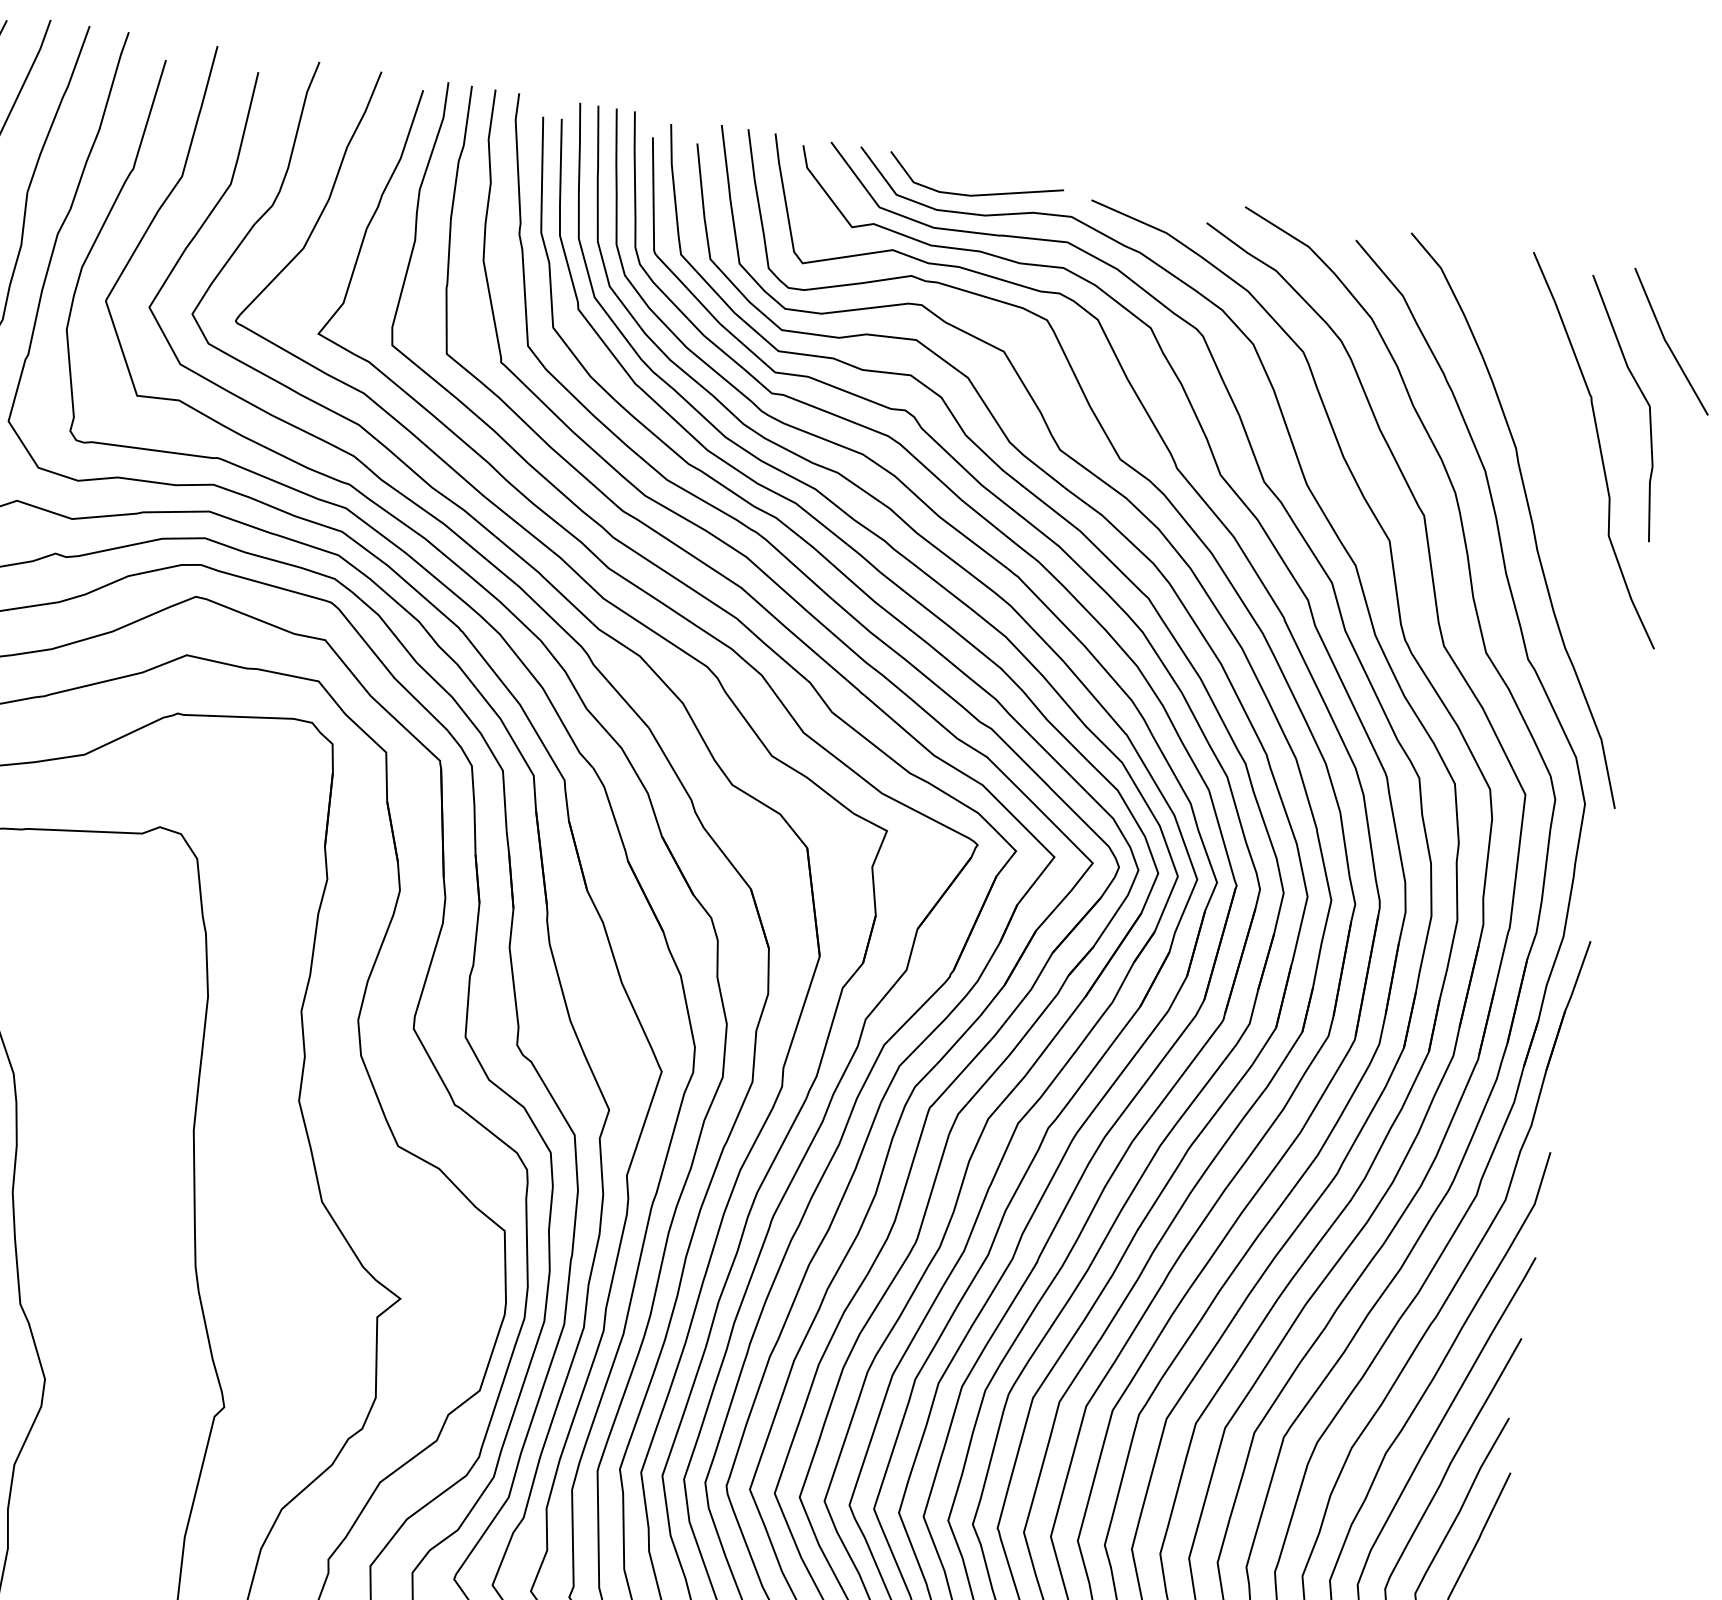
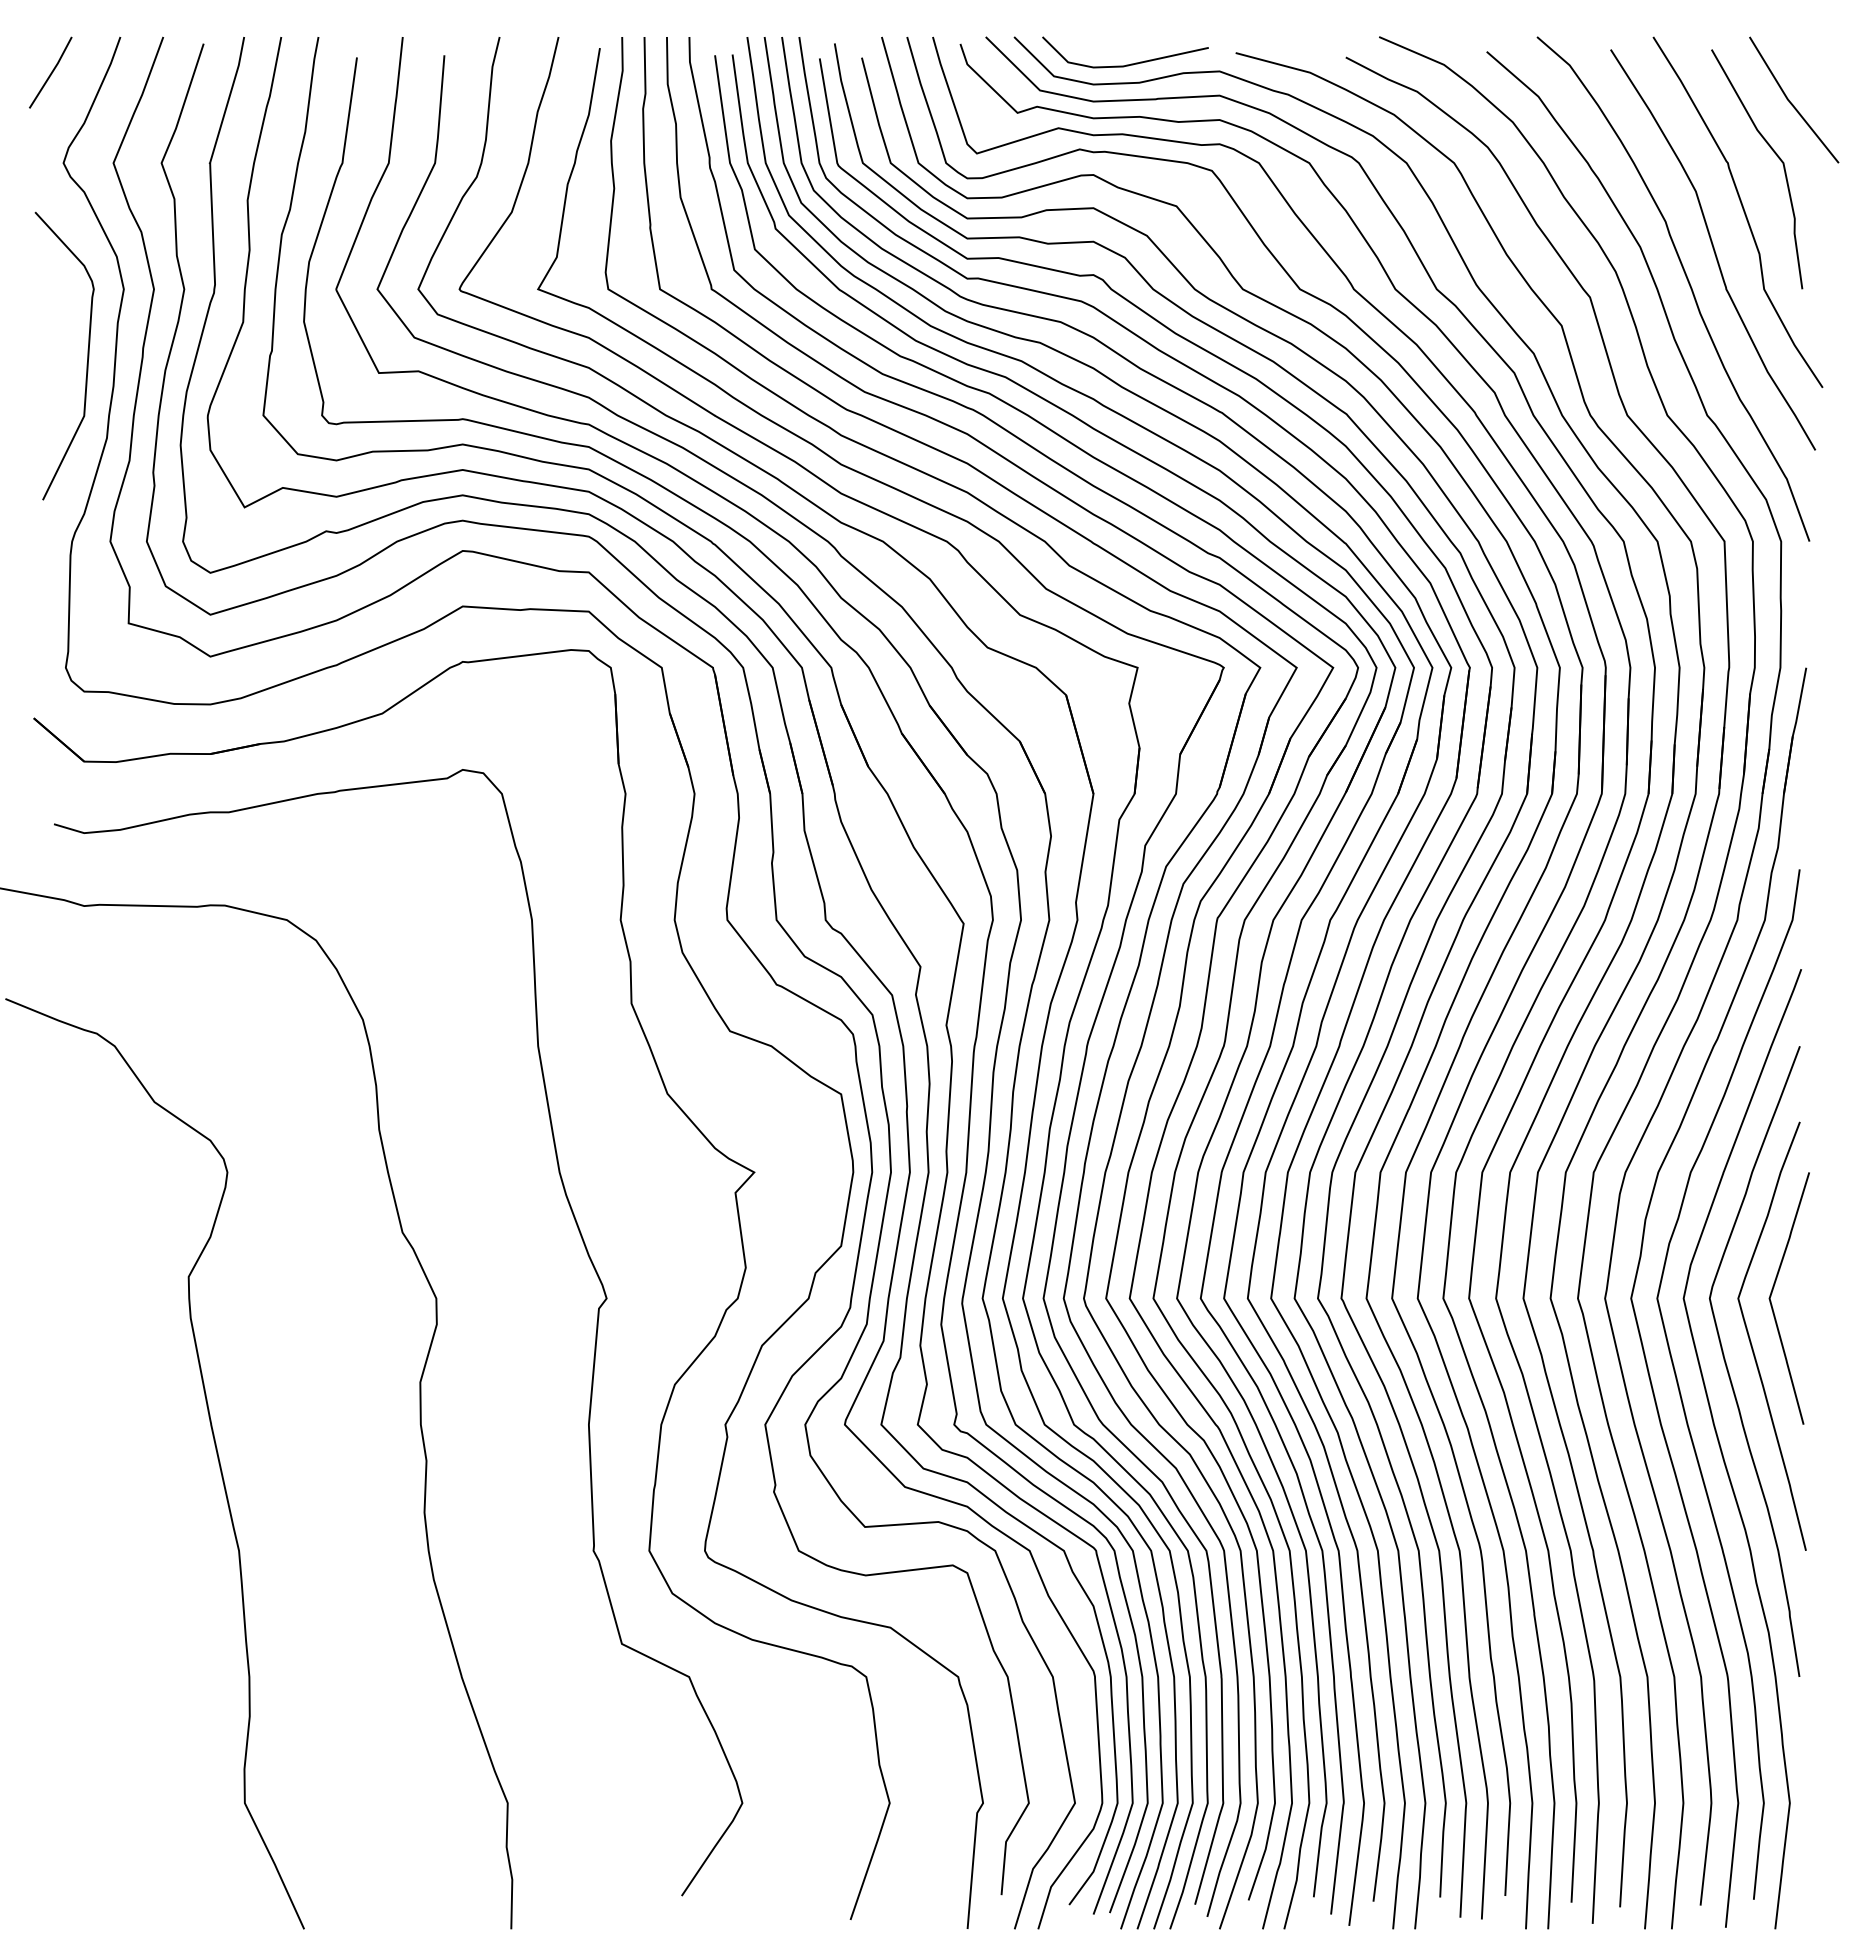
curve: (1561, 485) -> (1713, 249), added

